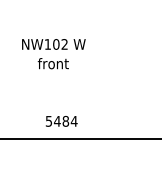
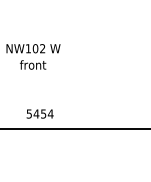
text: (65, 120) -> (43, 113), 5484 -> 5454

